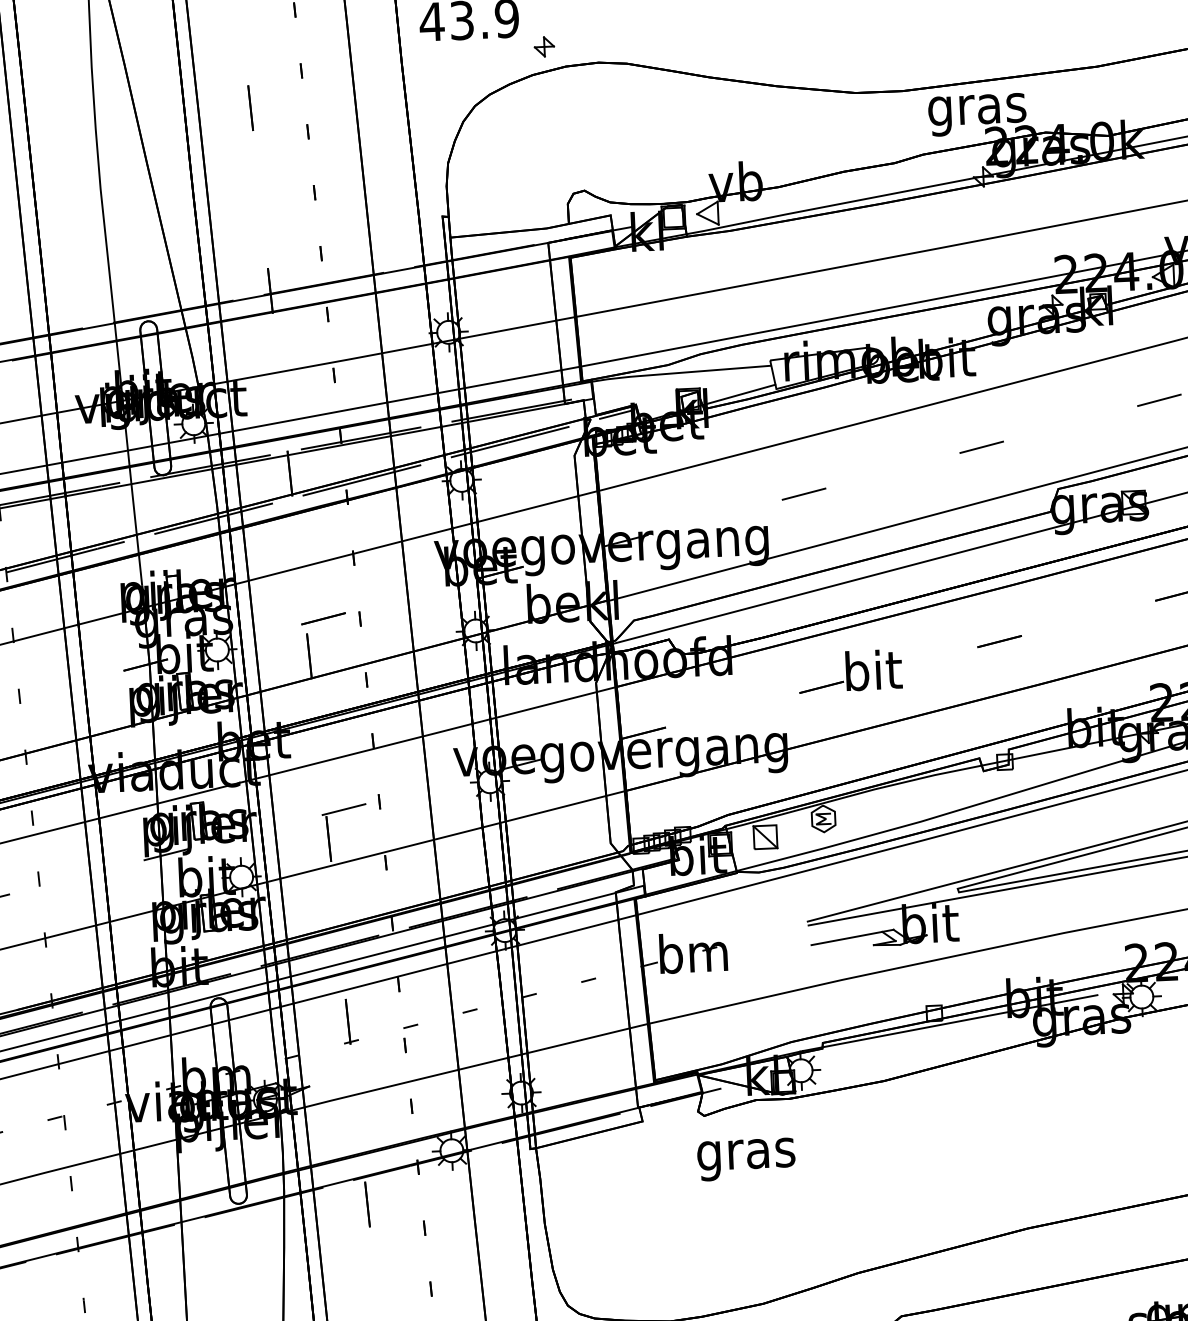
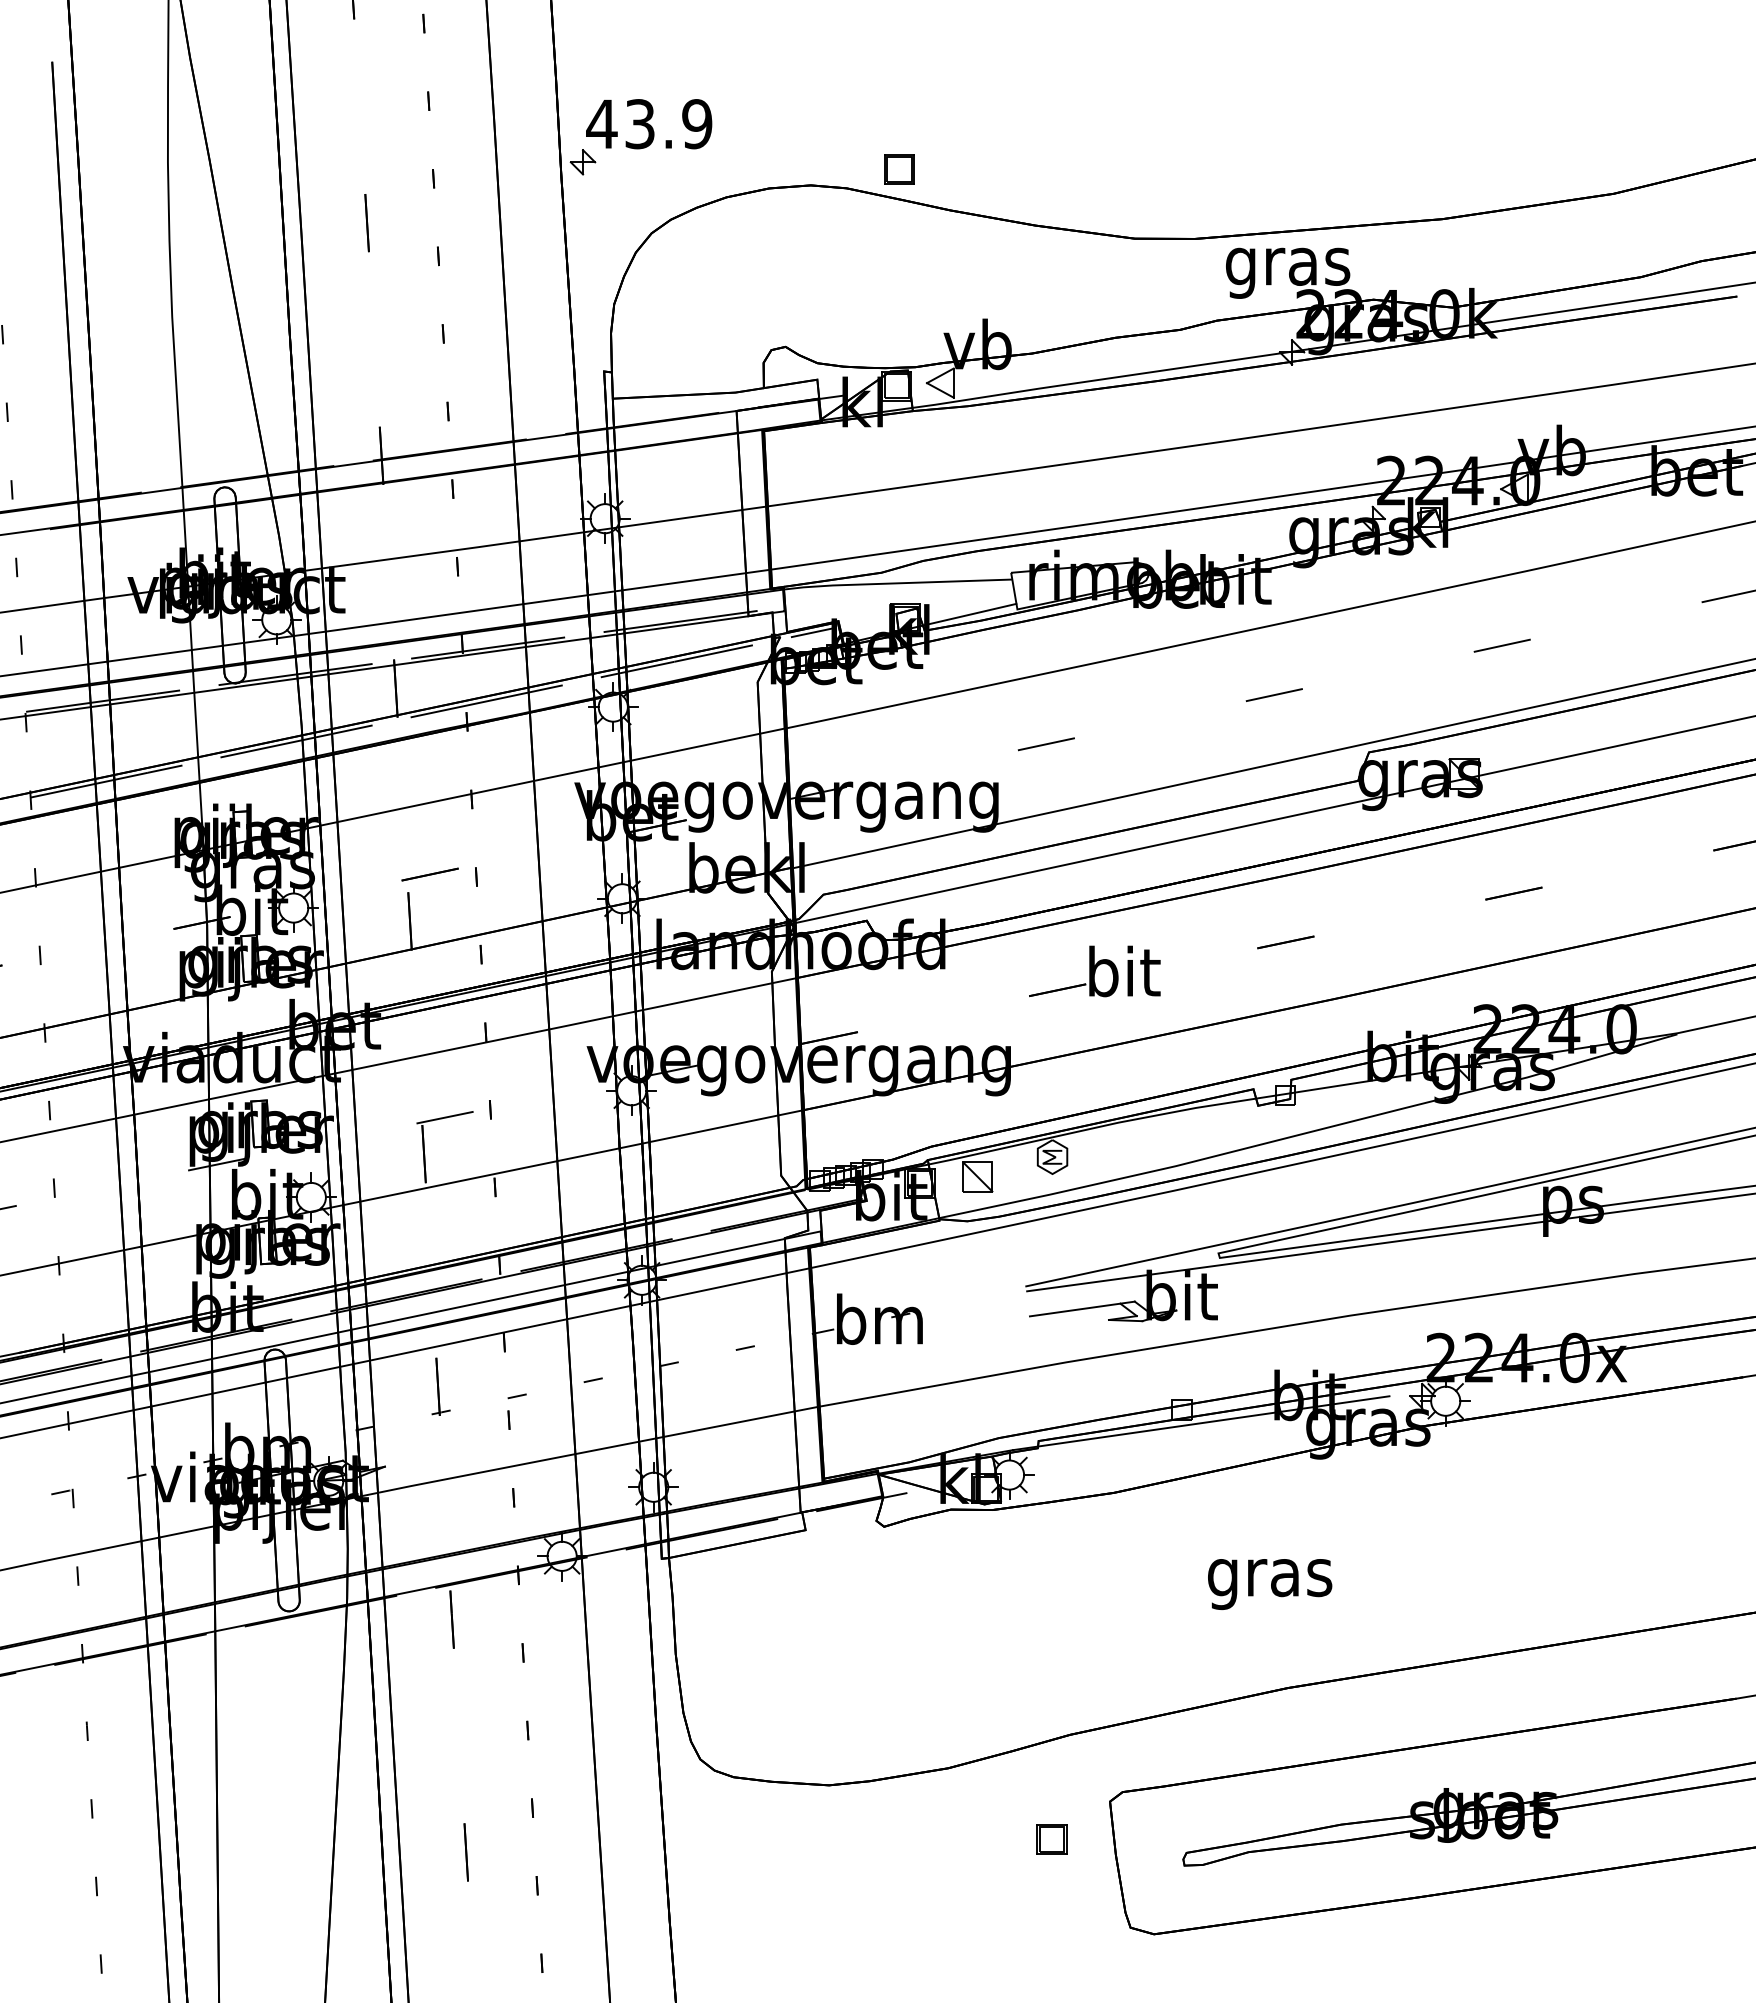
part: (667, 46) -> (899, 169), added
part: (544, 47) -> (582, 162), moved
text: (746, 1159) -> (1270, 1584), moved

